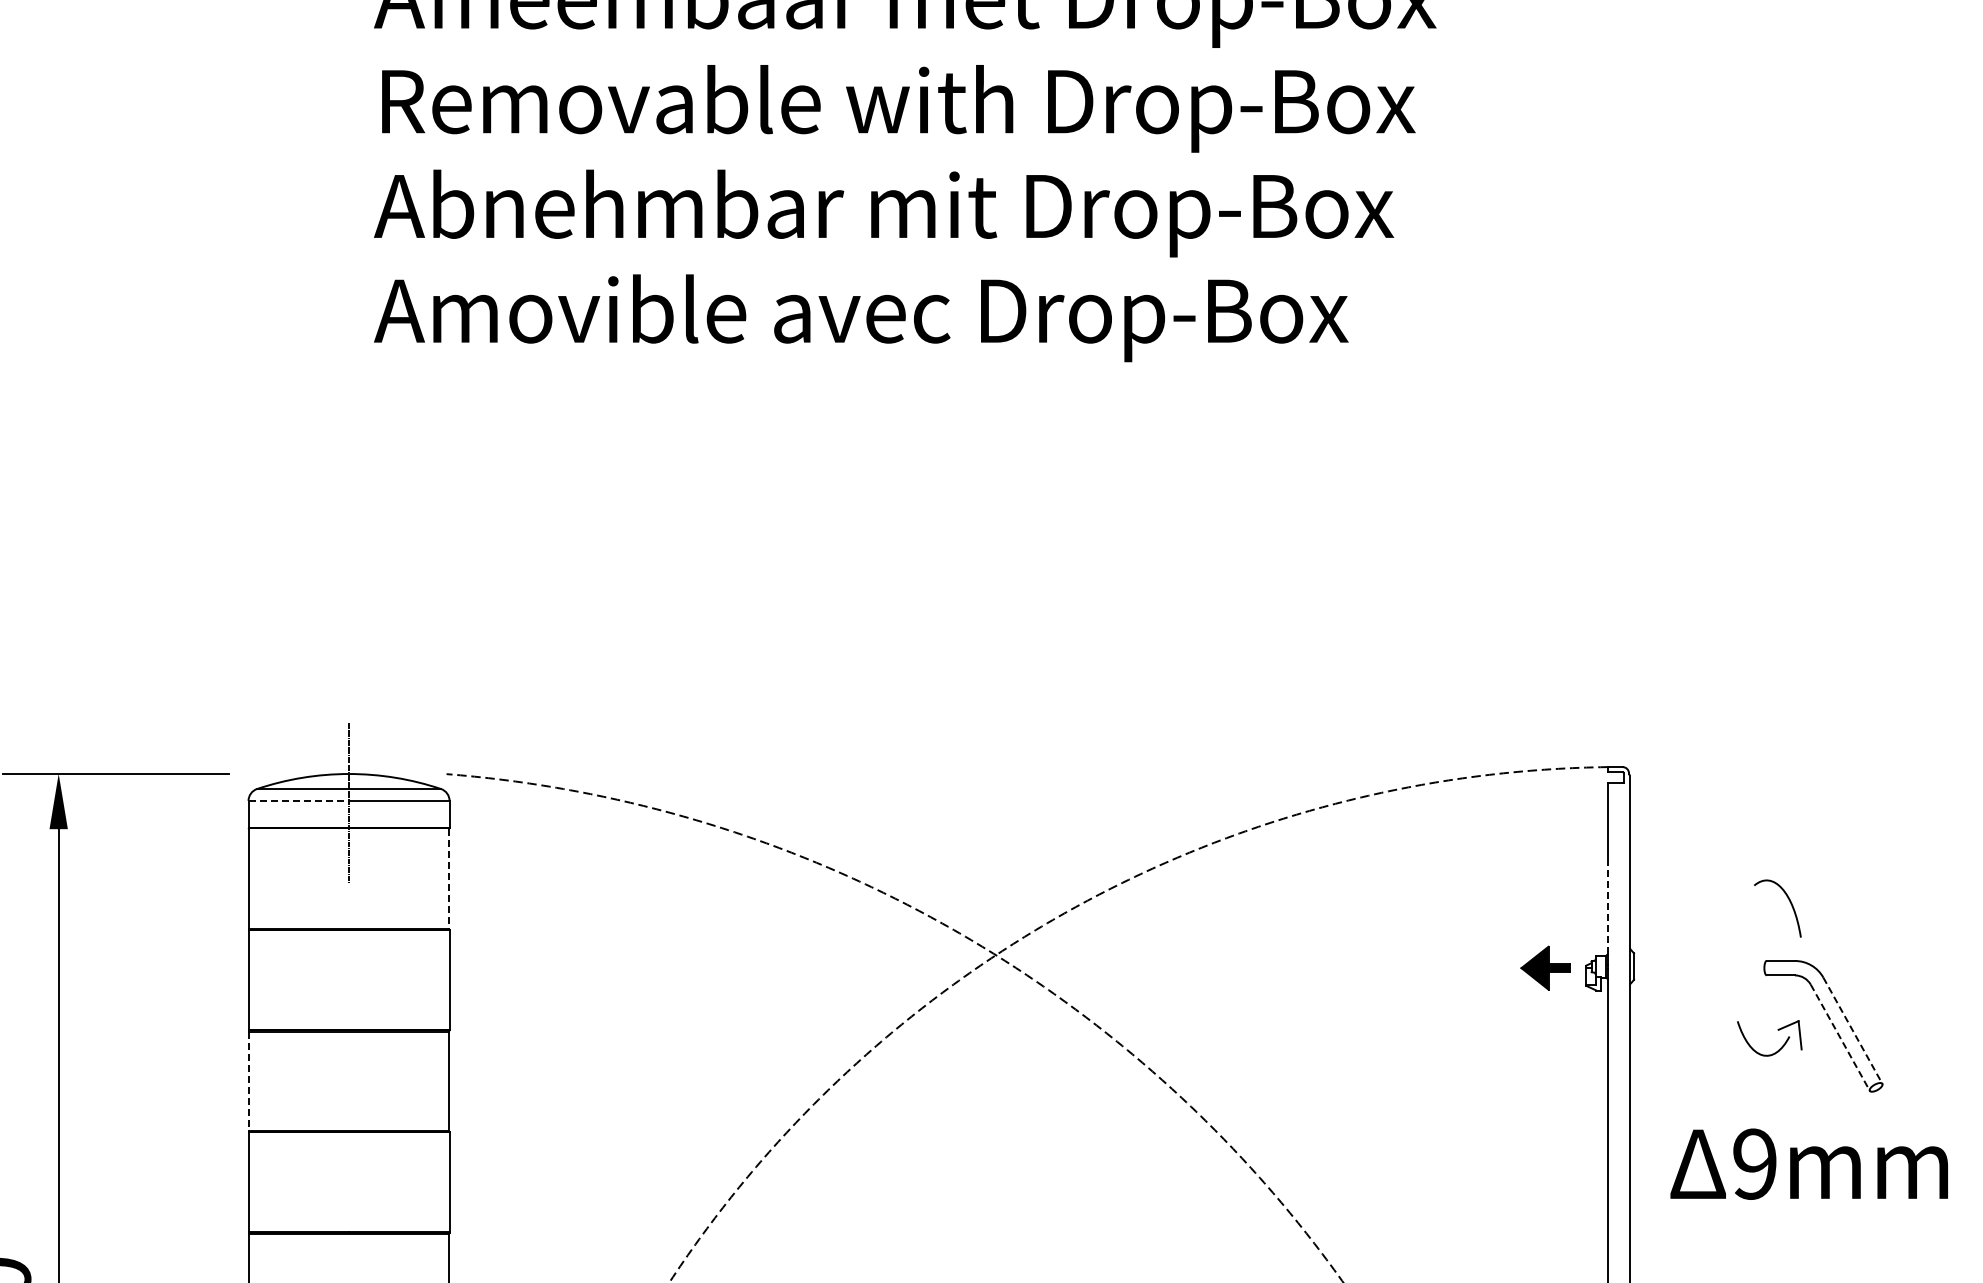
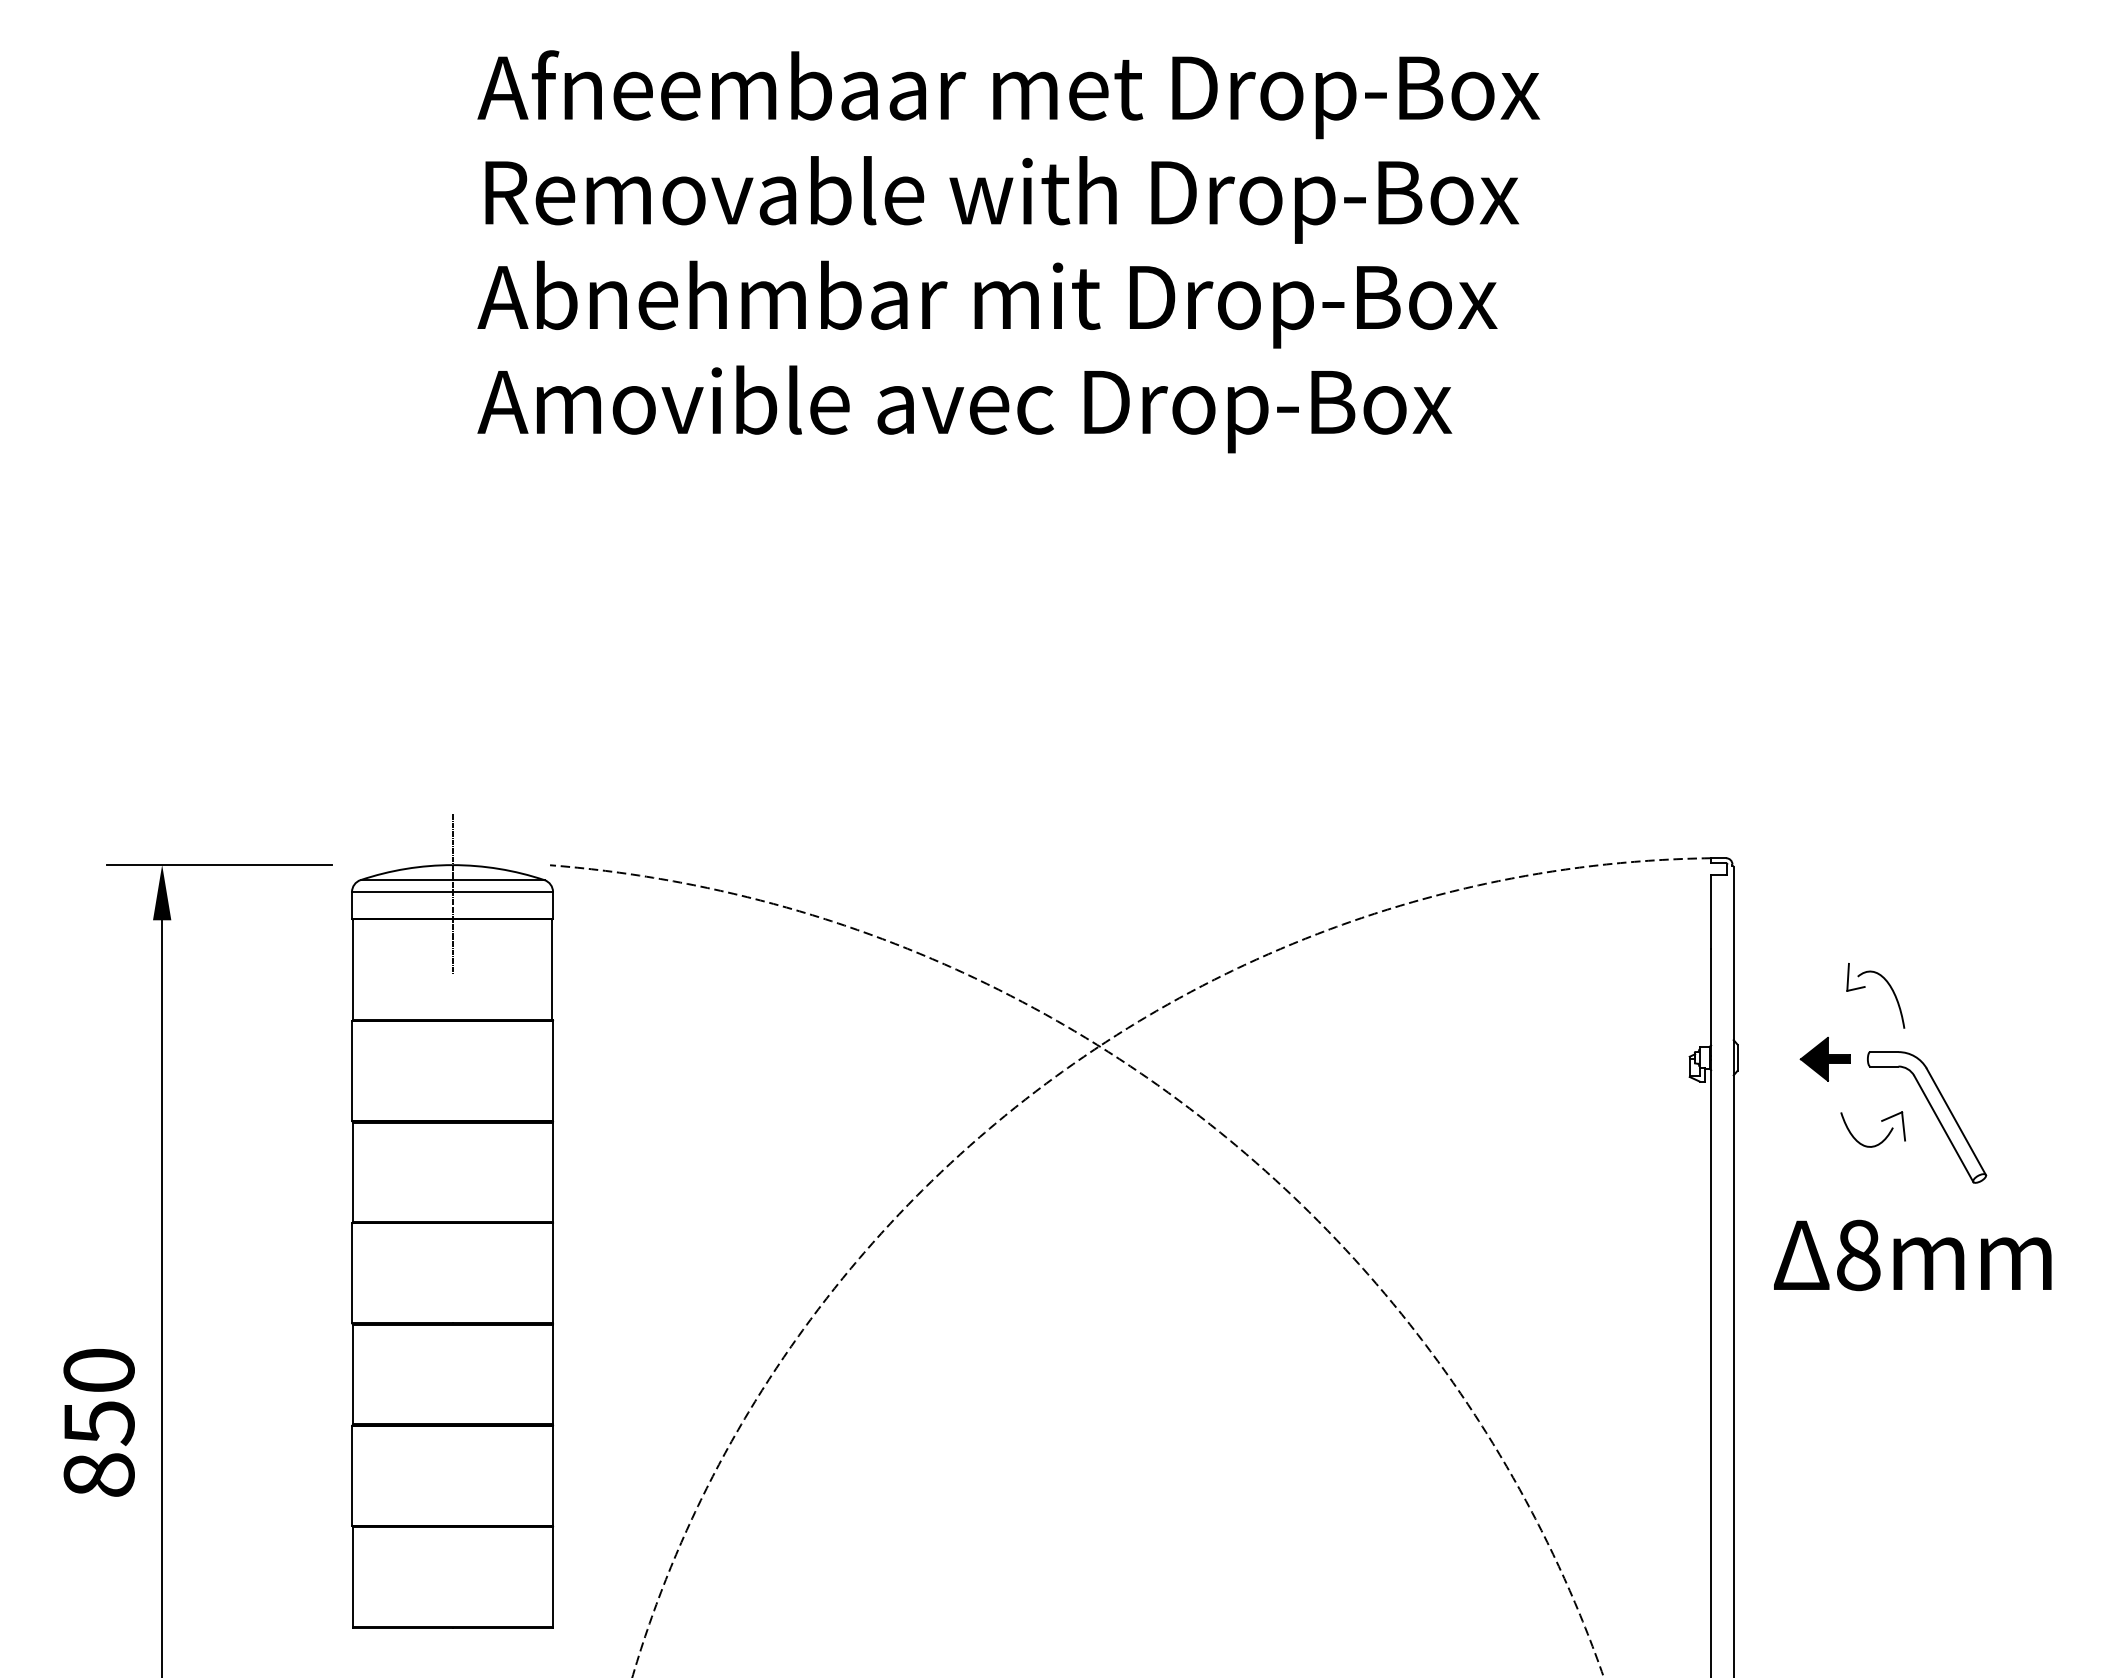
line: (299, 801) -> (402, 892), dashed -> solid
line: (449, 879) -> (552, 970), dashed -> solid
part: (1746, 885) -> (1849, 976), added
line: (1608, 905) -> (1711, 996), dashed -> solid
part: (1545, 967) -> (1824, 1058), moved
line: (1853, 1031) -> (1956, 1122), dashed -> solid
line: (1840, 1038) -> (1943, 1129), dashed -> solid
line: (249, 1081) -> (352, 1172), dashed -> solid
text: (1755, 1164) -> (1858, 1255), 9mm -> 8mm

